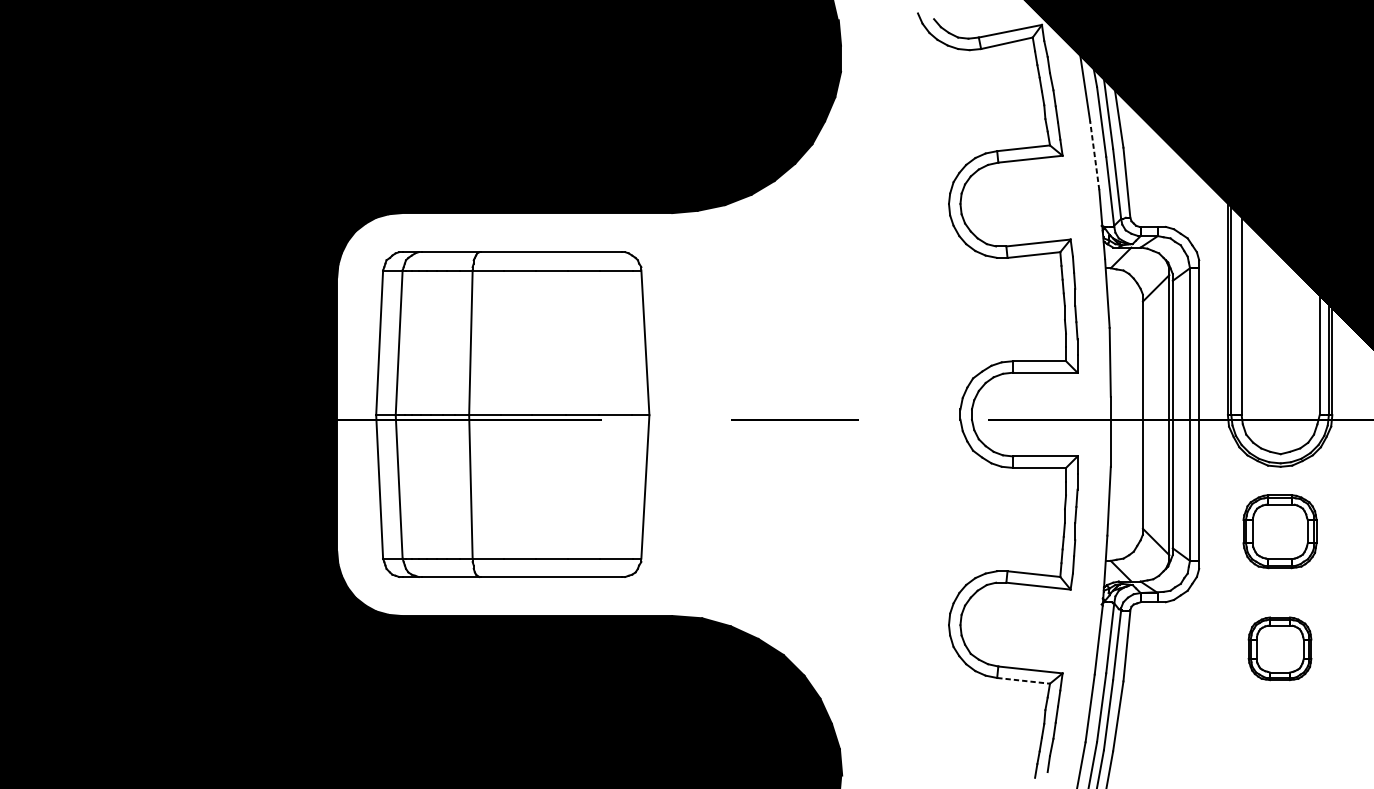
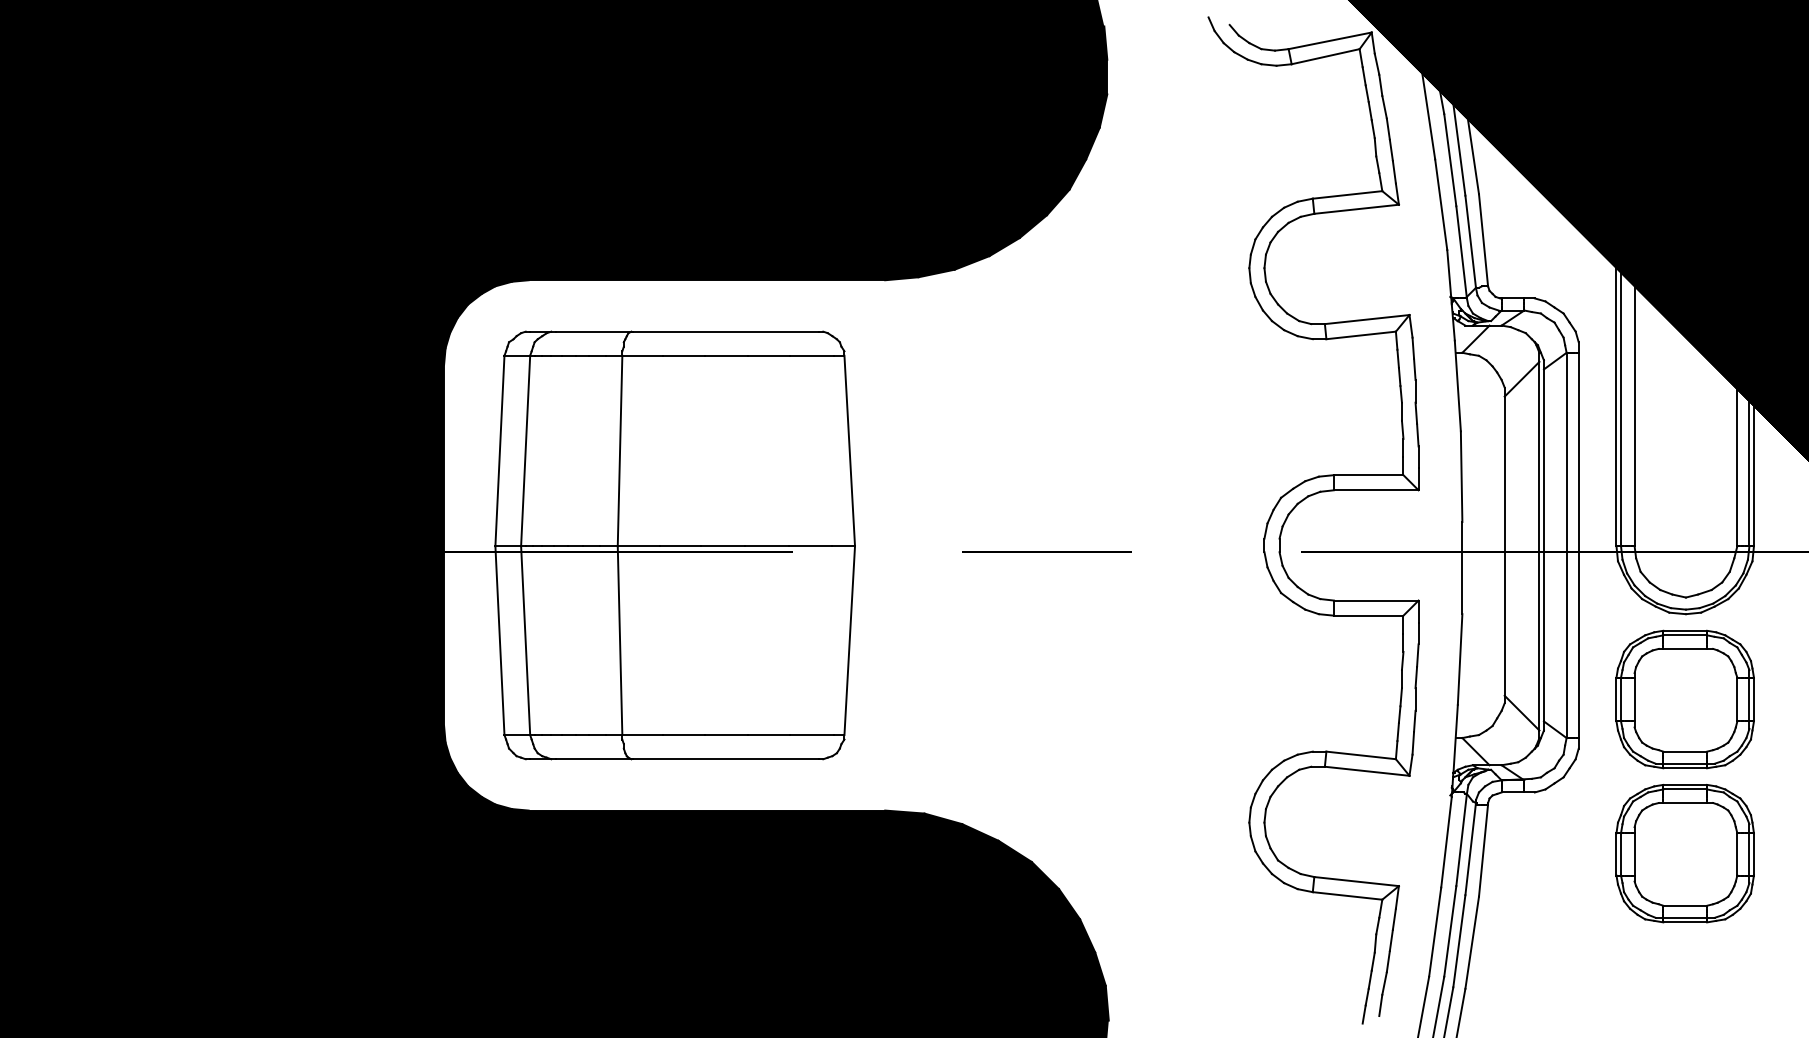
line: (1094, 155) -> (1441, 204), dashed -> solid
part: (1279, 531) -> (1684, 699), size x1.43
part: (1279, 648) -> (1684, 853), size x1.67
line: (1023, 680) -> (1347, 895), dashed -> solid

